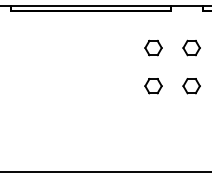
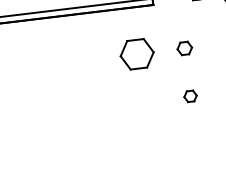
part: (153, 47) -> (137, 53), size x1.6
part: (191, 47) -> (184, 47), size x0.7
part: (153, 86) -> (142, 102), removed
part: (191, 86) -> (190, 96), size x0.6

